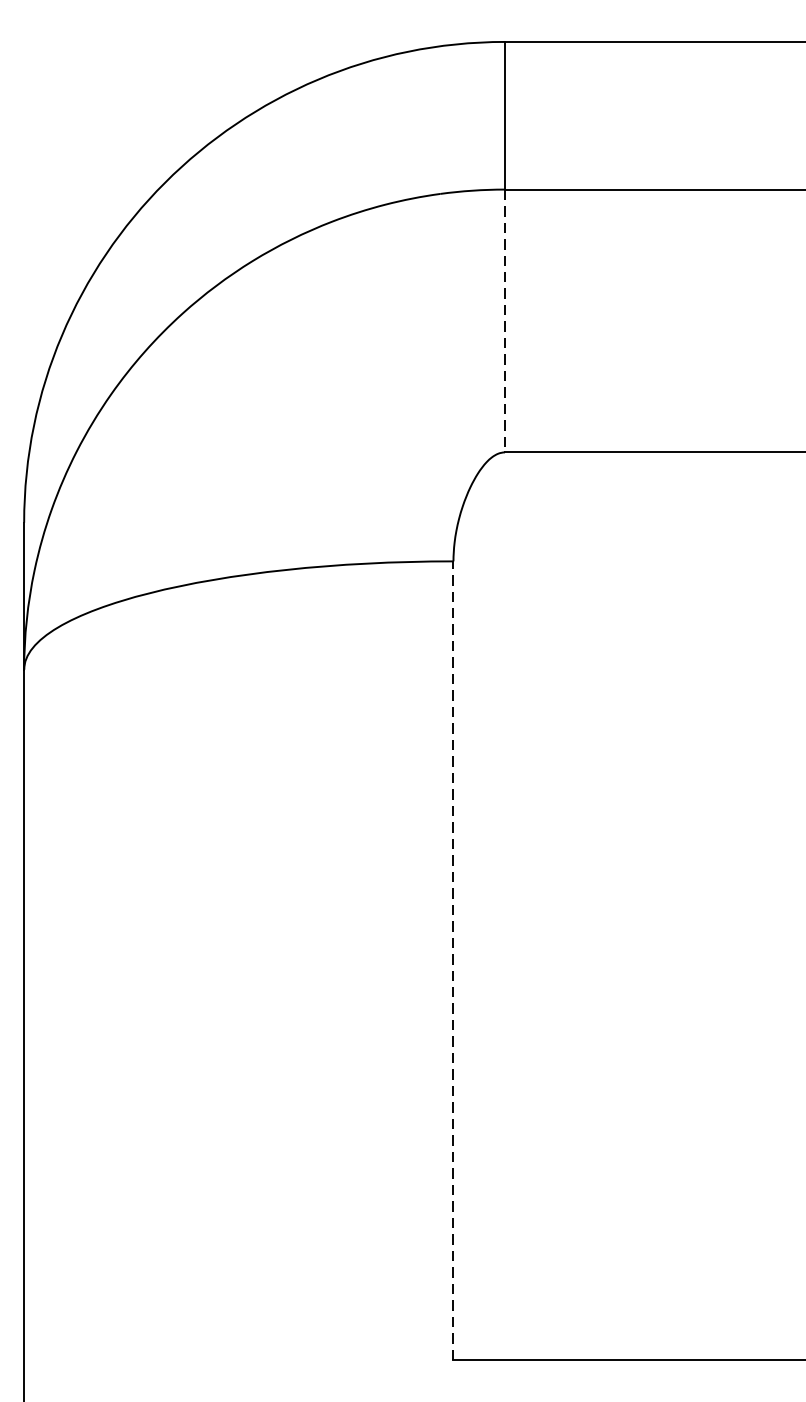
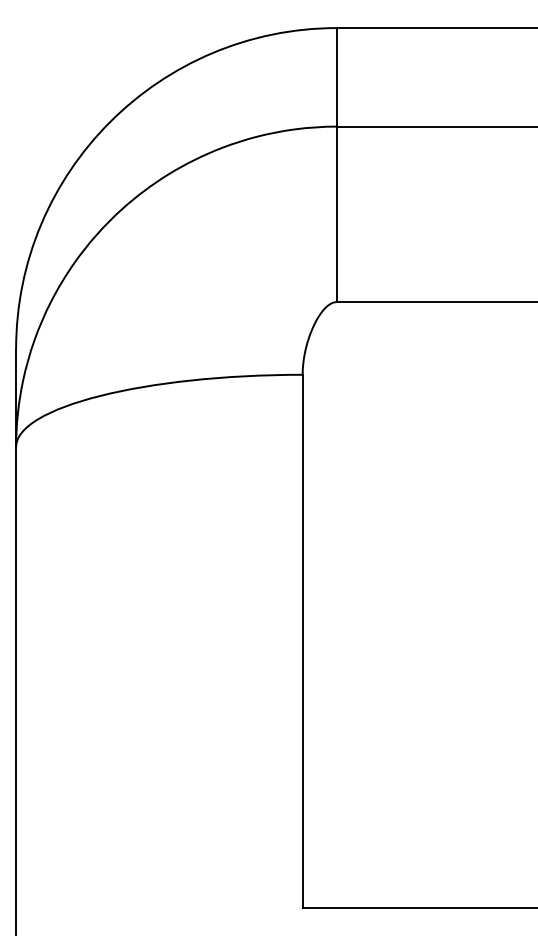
line: (505, 321) -> (337, 214), dashed -> solid
line: (453, 960) -> (302, 641), dashed -> solid

